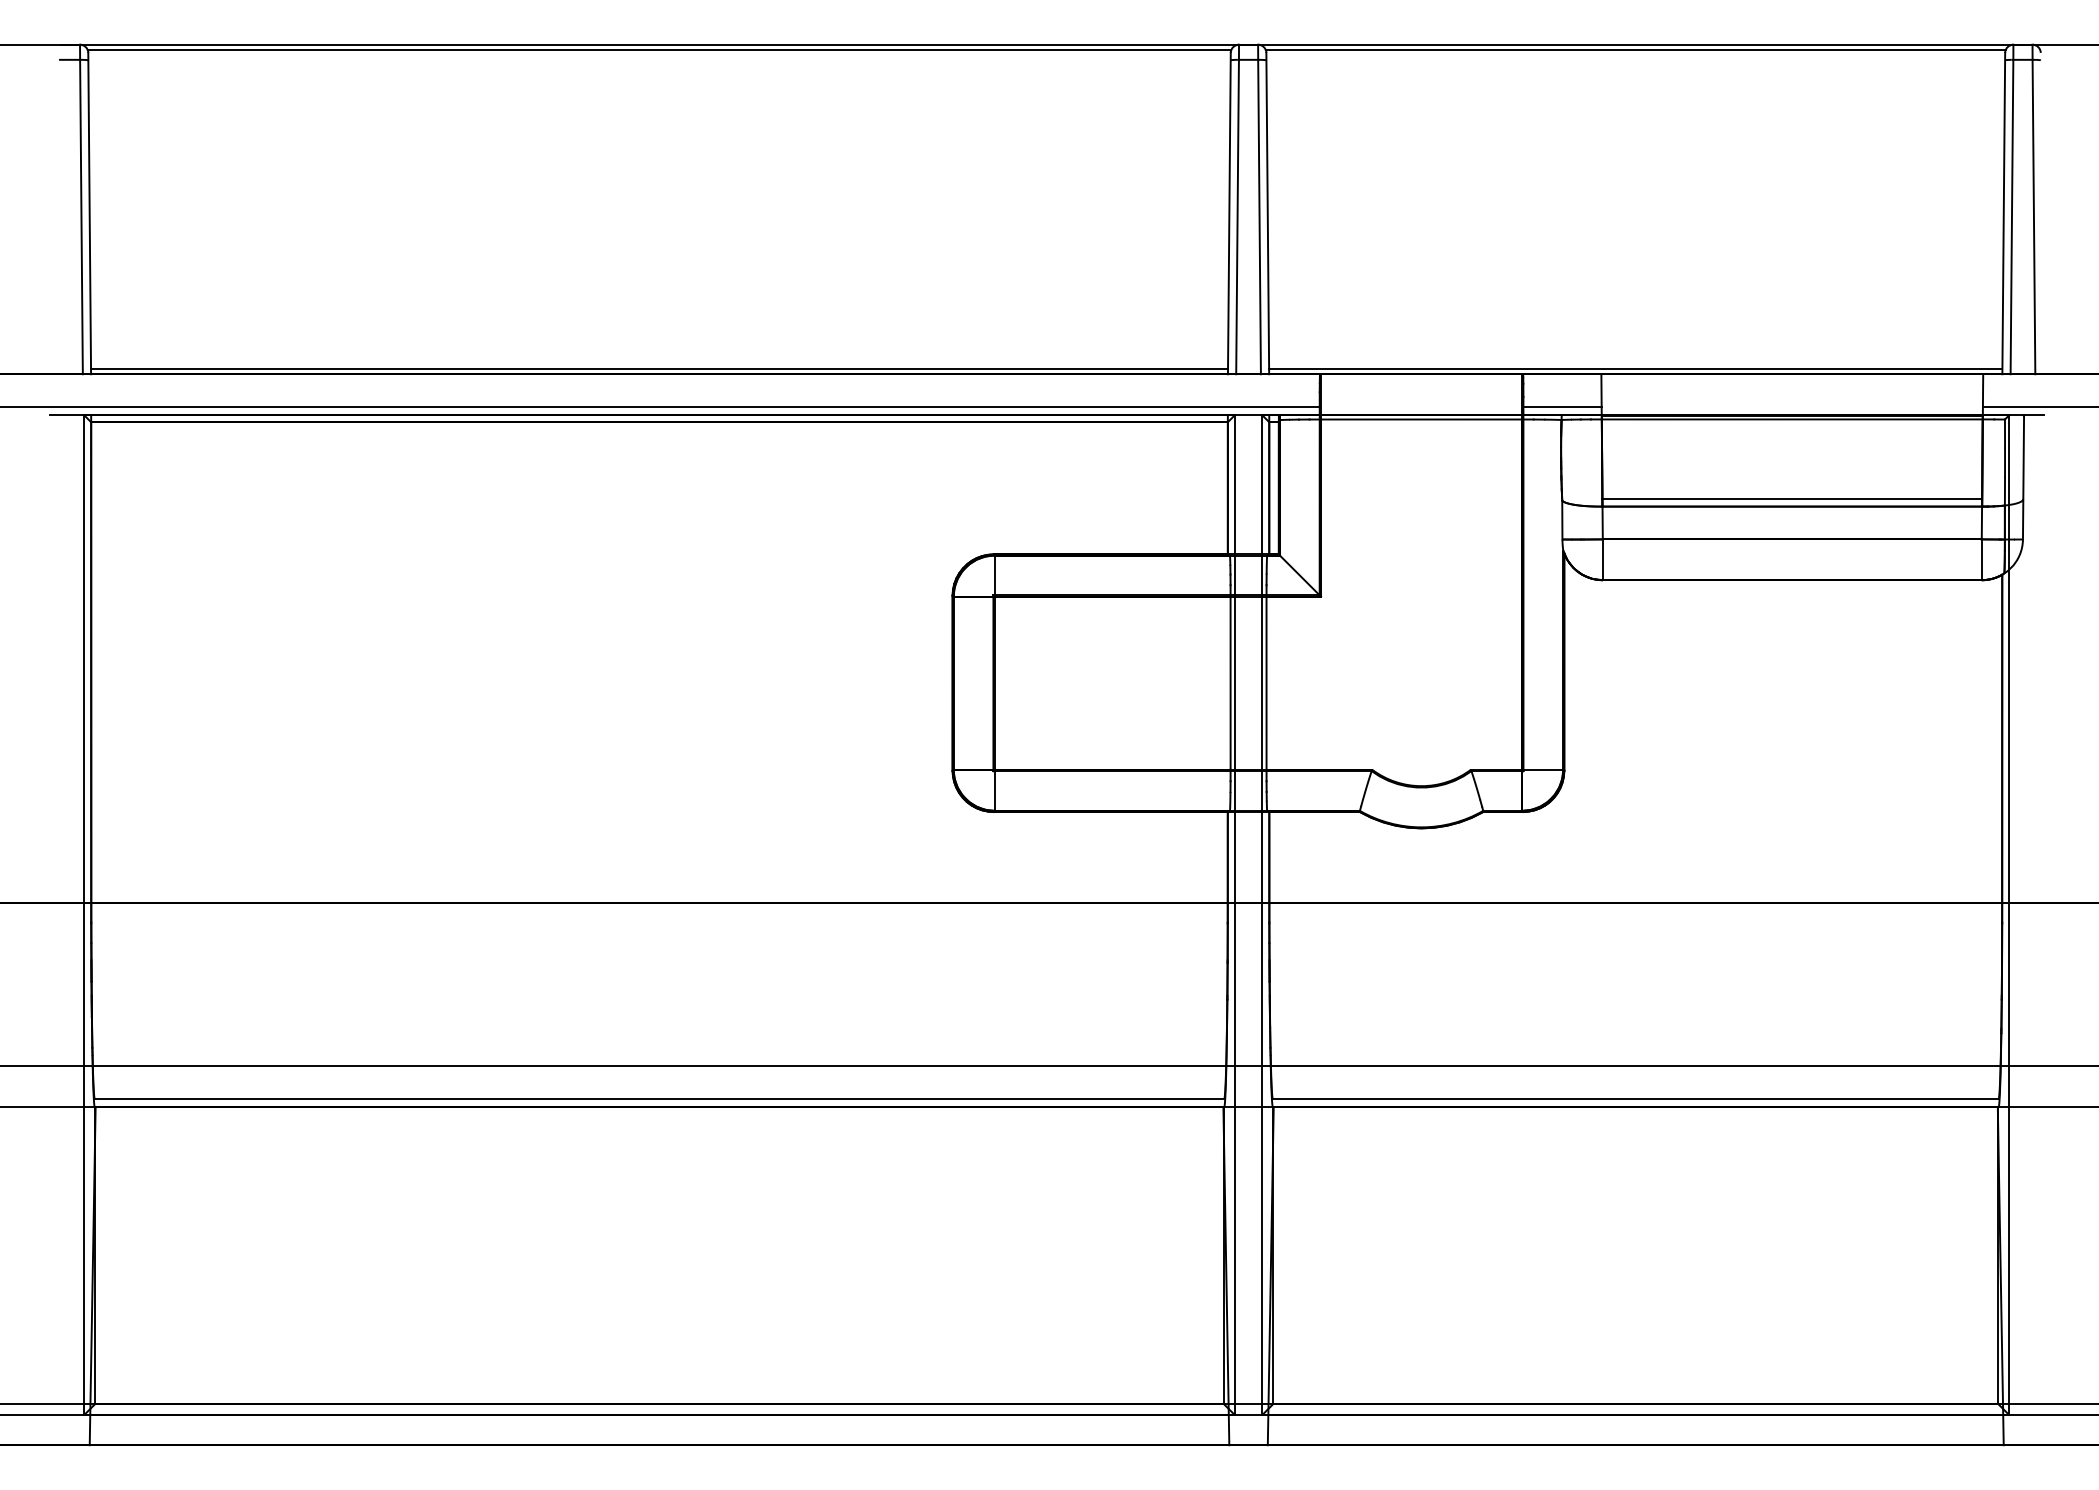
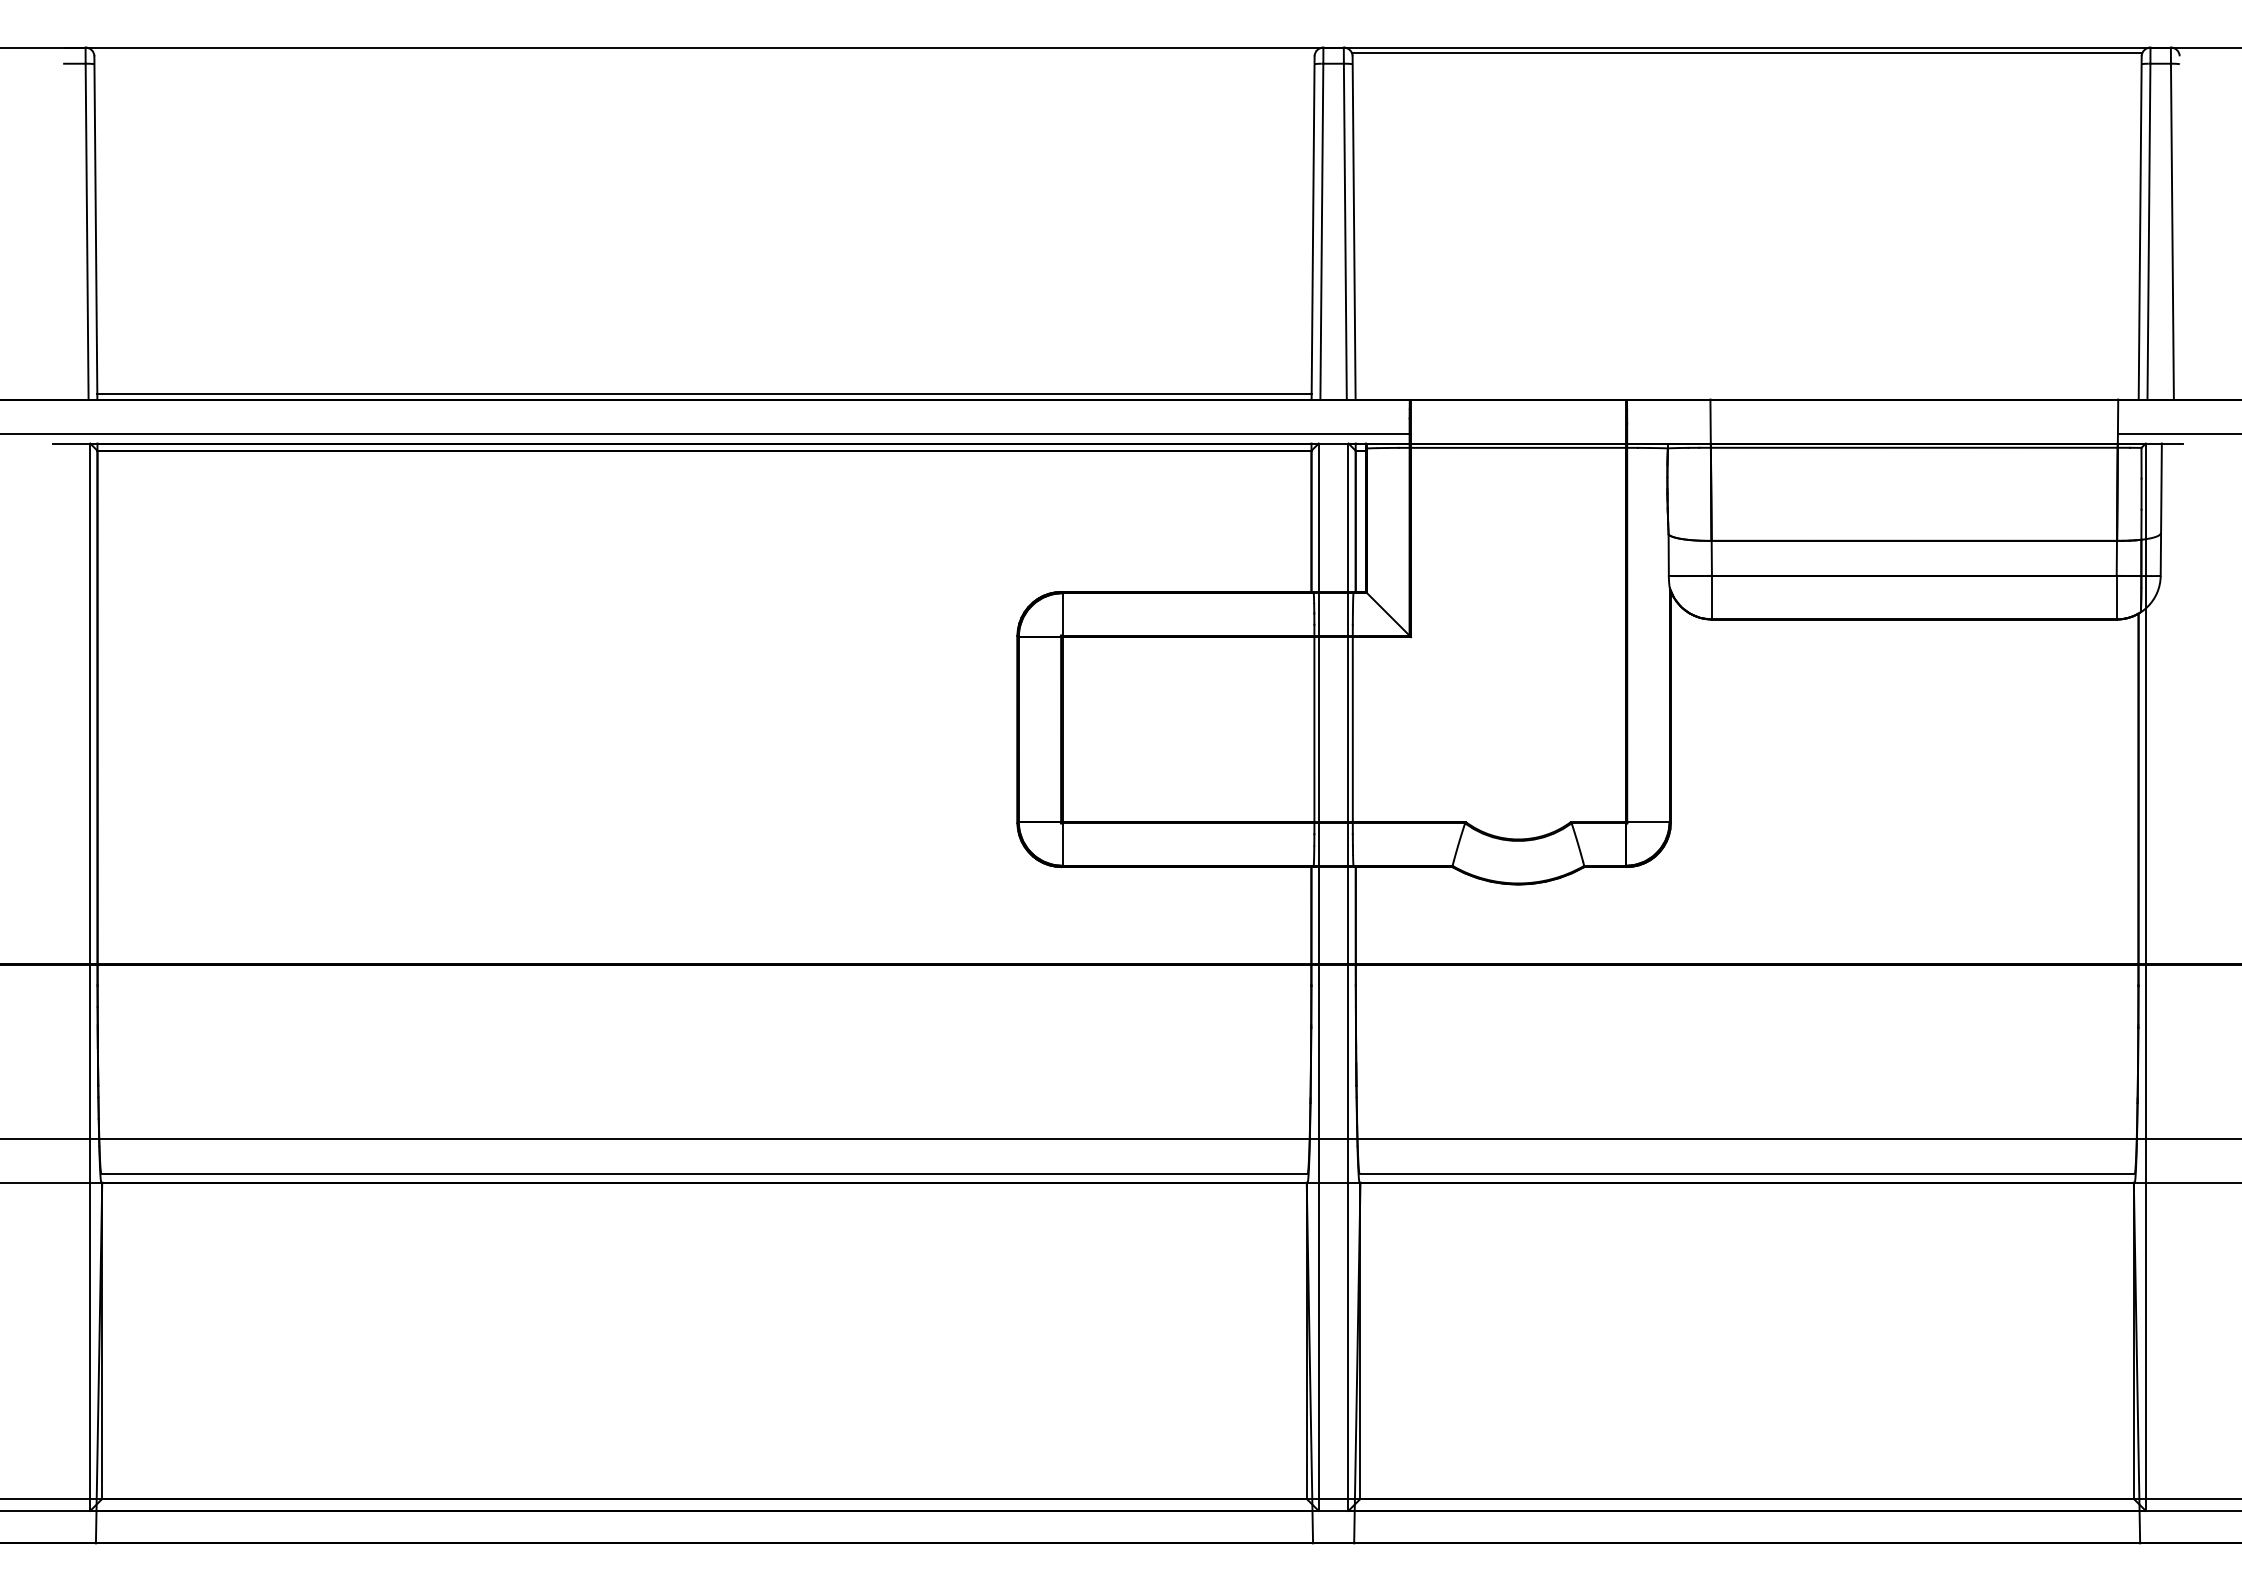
line: (659, 49) -> (704, 52), removed
line: (1635, 369) -> (1746, 394), removed
line: (1562, 406) -> (1668, 434), removed
line: (1792, 498) -> (1914, 532), removed

